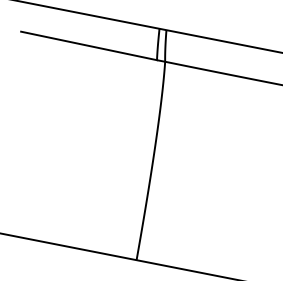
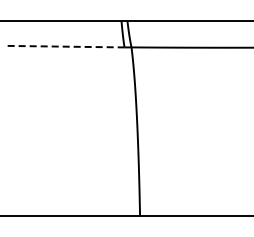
line: (89, 45) -> (66, 46), solid -> dashed

